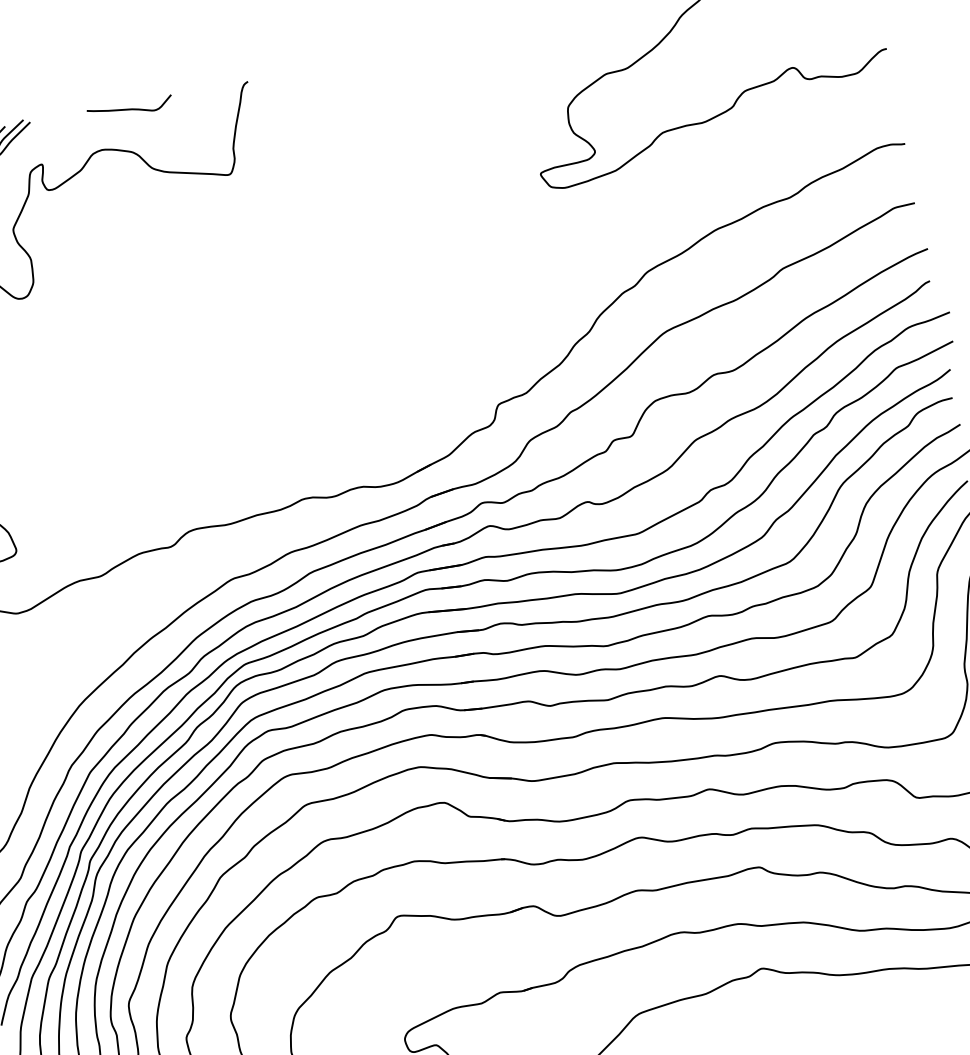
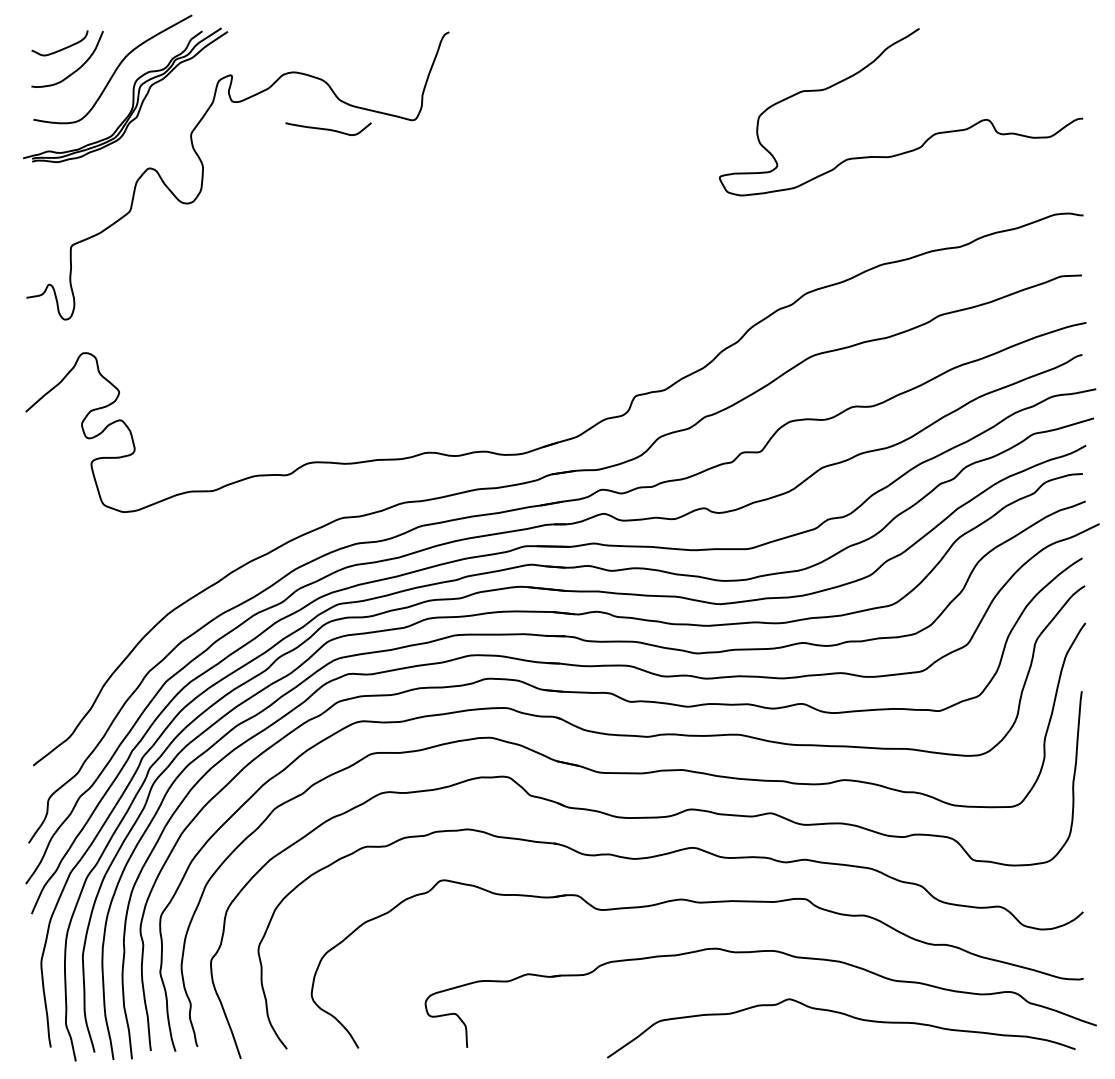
curve: (130, 108) -> (328, 128), moved

